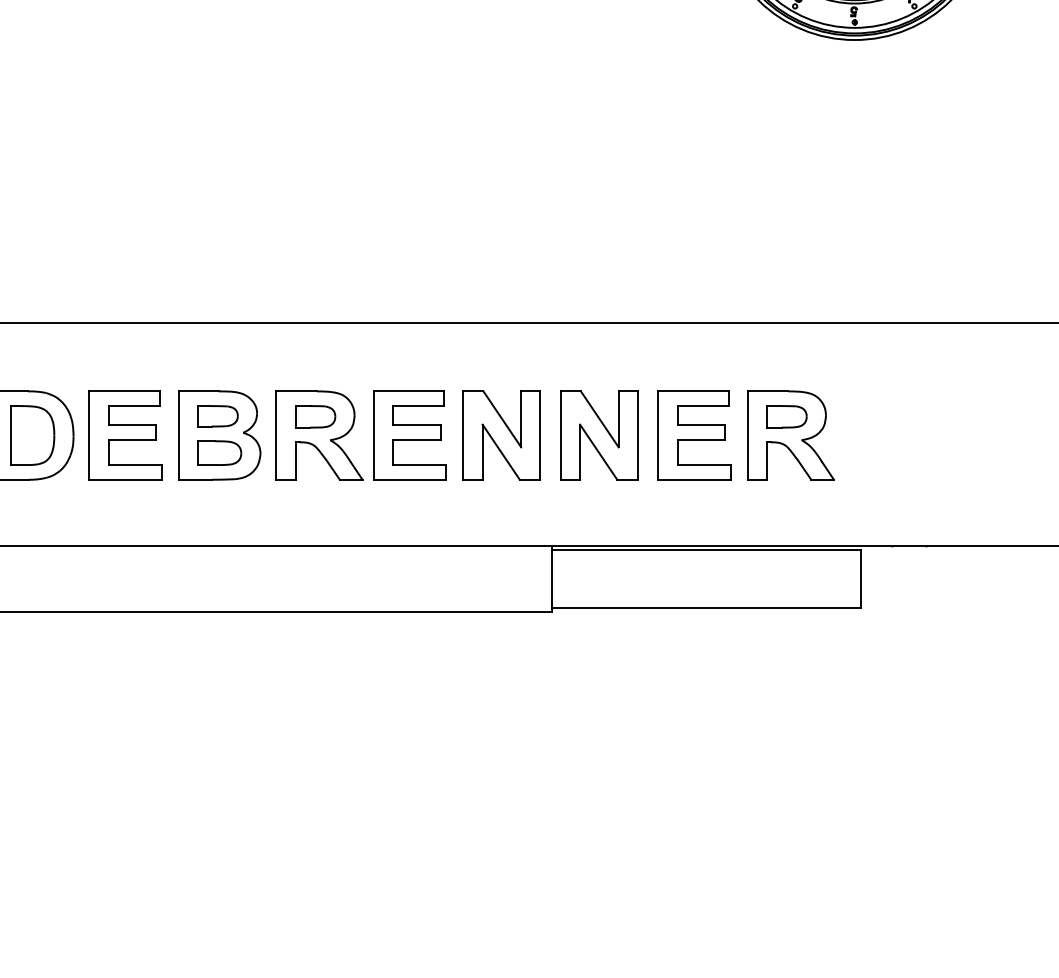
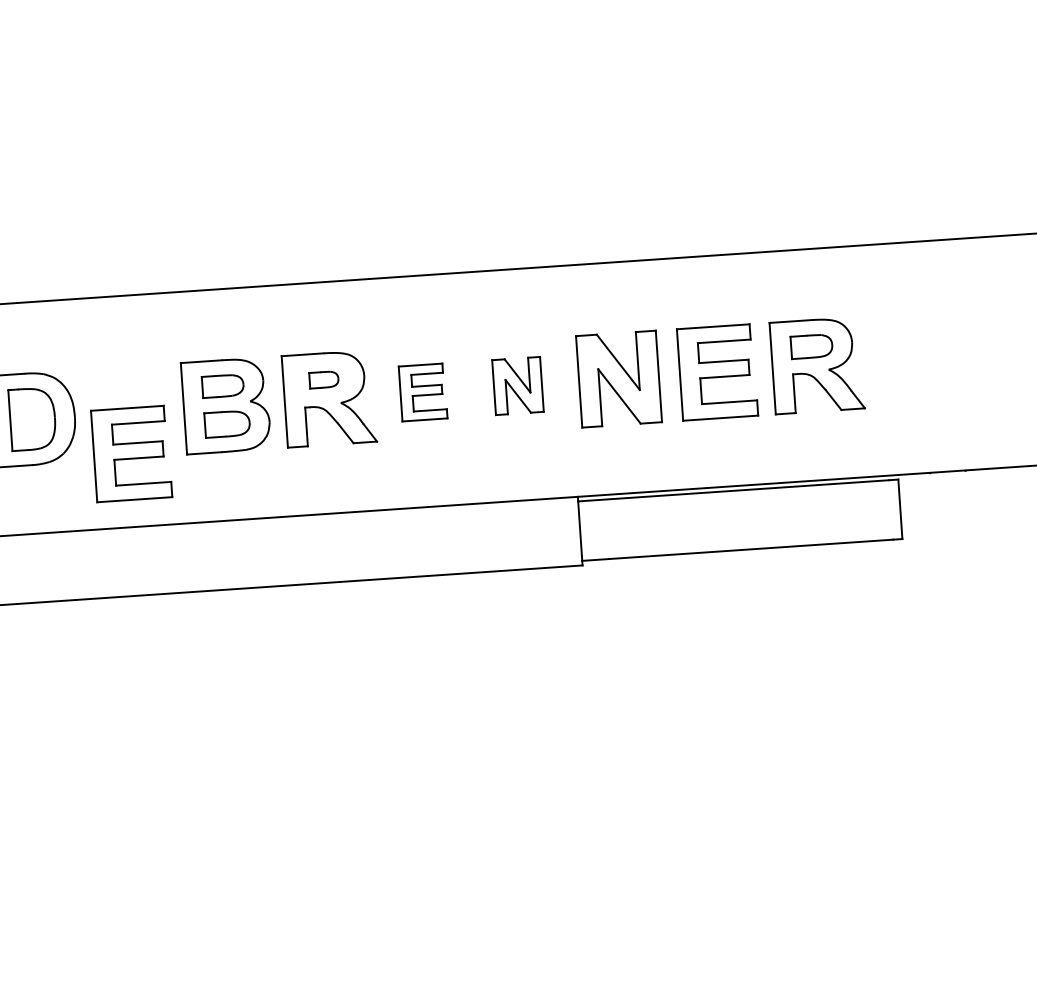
part: (315, 416) -> (323, 379), size x0.7
part: (125, 435) -> (131, 453), moved
part: (409, 435) -> (422, 392), size x0.6
part: (501, 435) -> (517, 385), size x0.6

